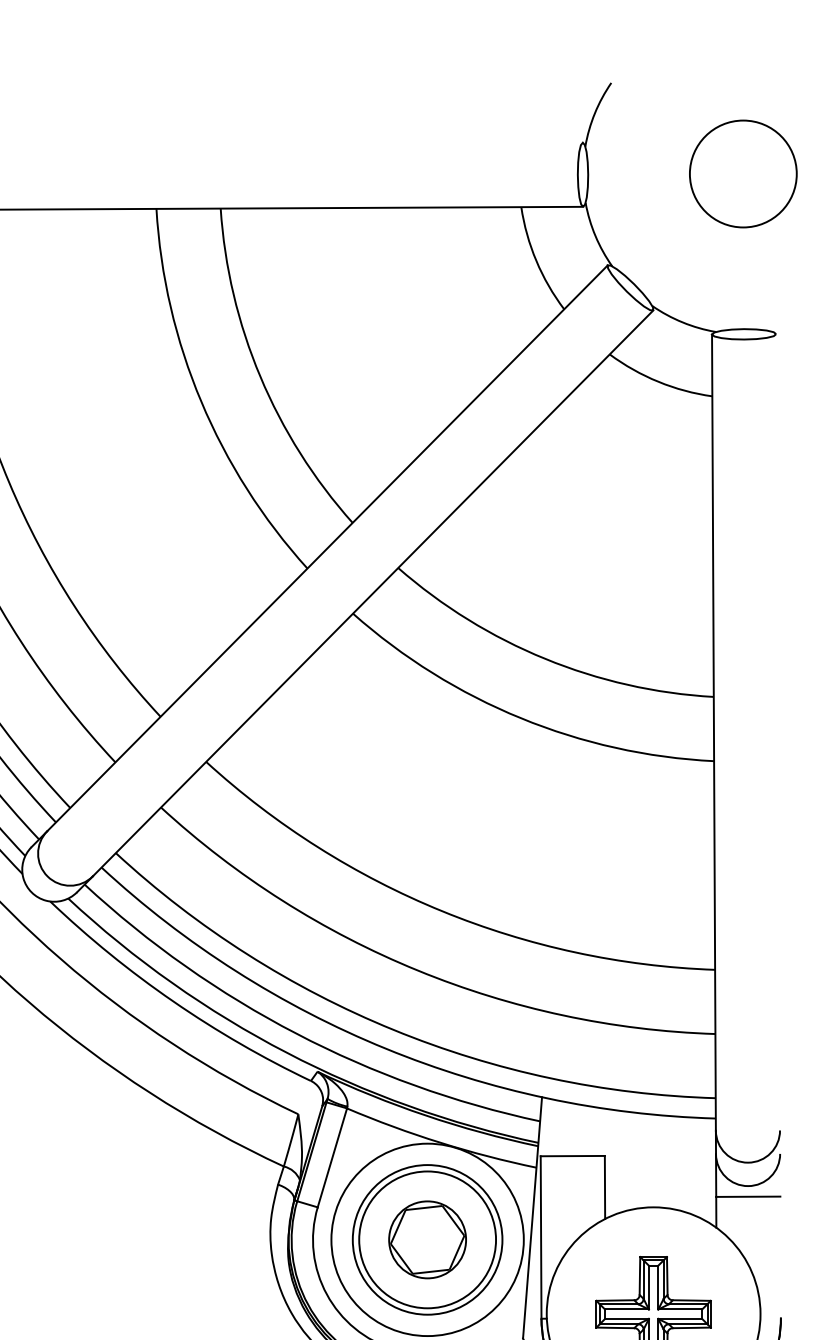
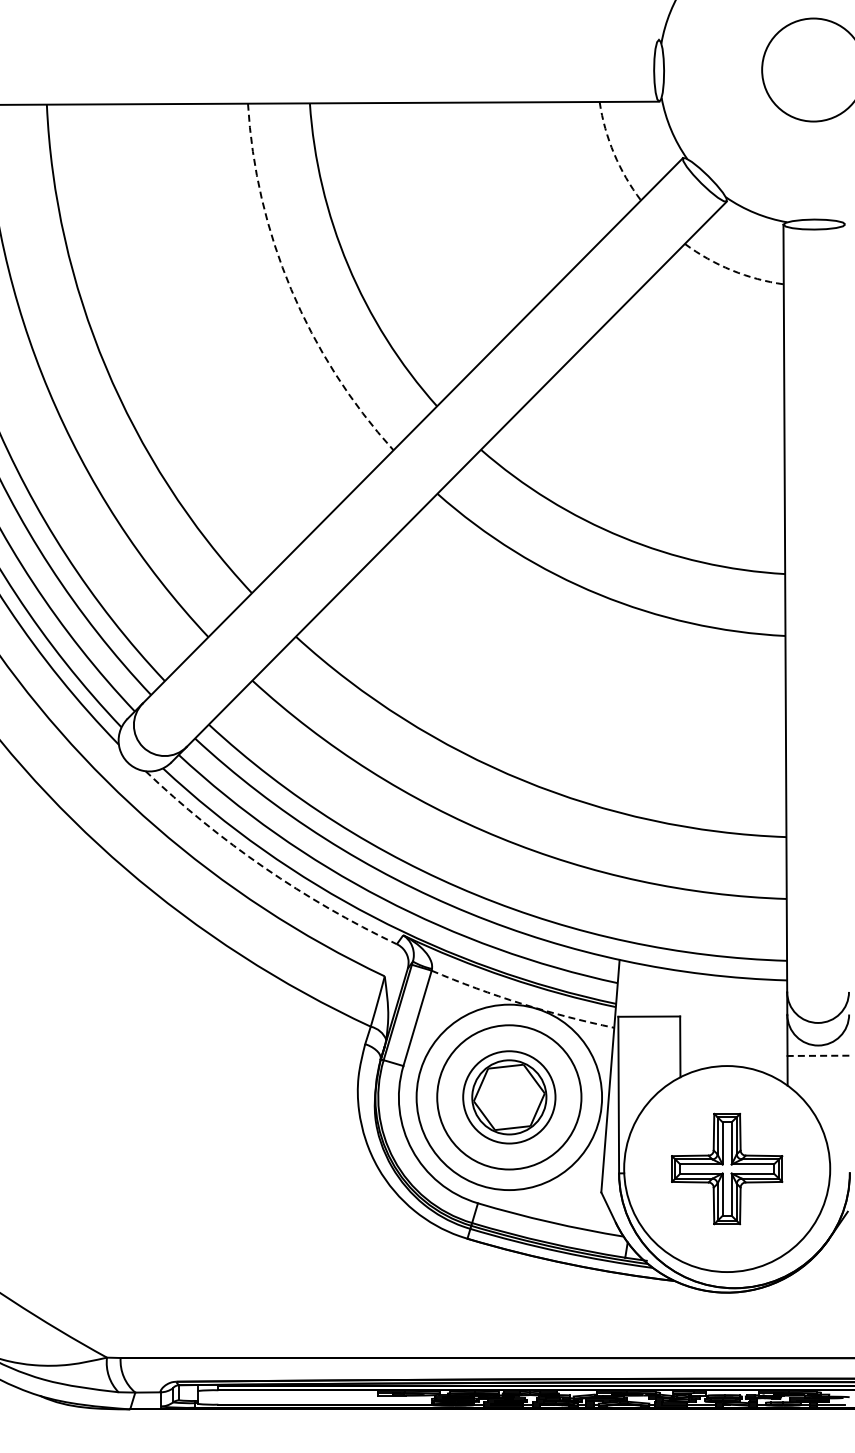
arc: (536, 260) -> (614, 153), solid -> dashed
arc: (658, 381) -> (731, 270), solid -> dashed
arc: (201, 401) -> (291, 289), solid -> dashed
arc: (173, 1001) -> (264, 867), solid -> dashed
arc: (440, 1142) -> (521, 1003), solid -> dashed
line: (748, 1196) -> (818, 1055), solid -> dashed
circle: (427, 1239) -> (509, 1097), size x0.7

